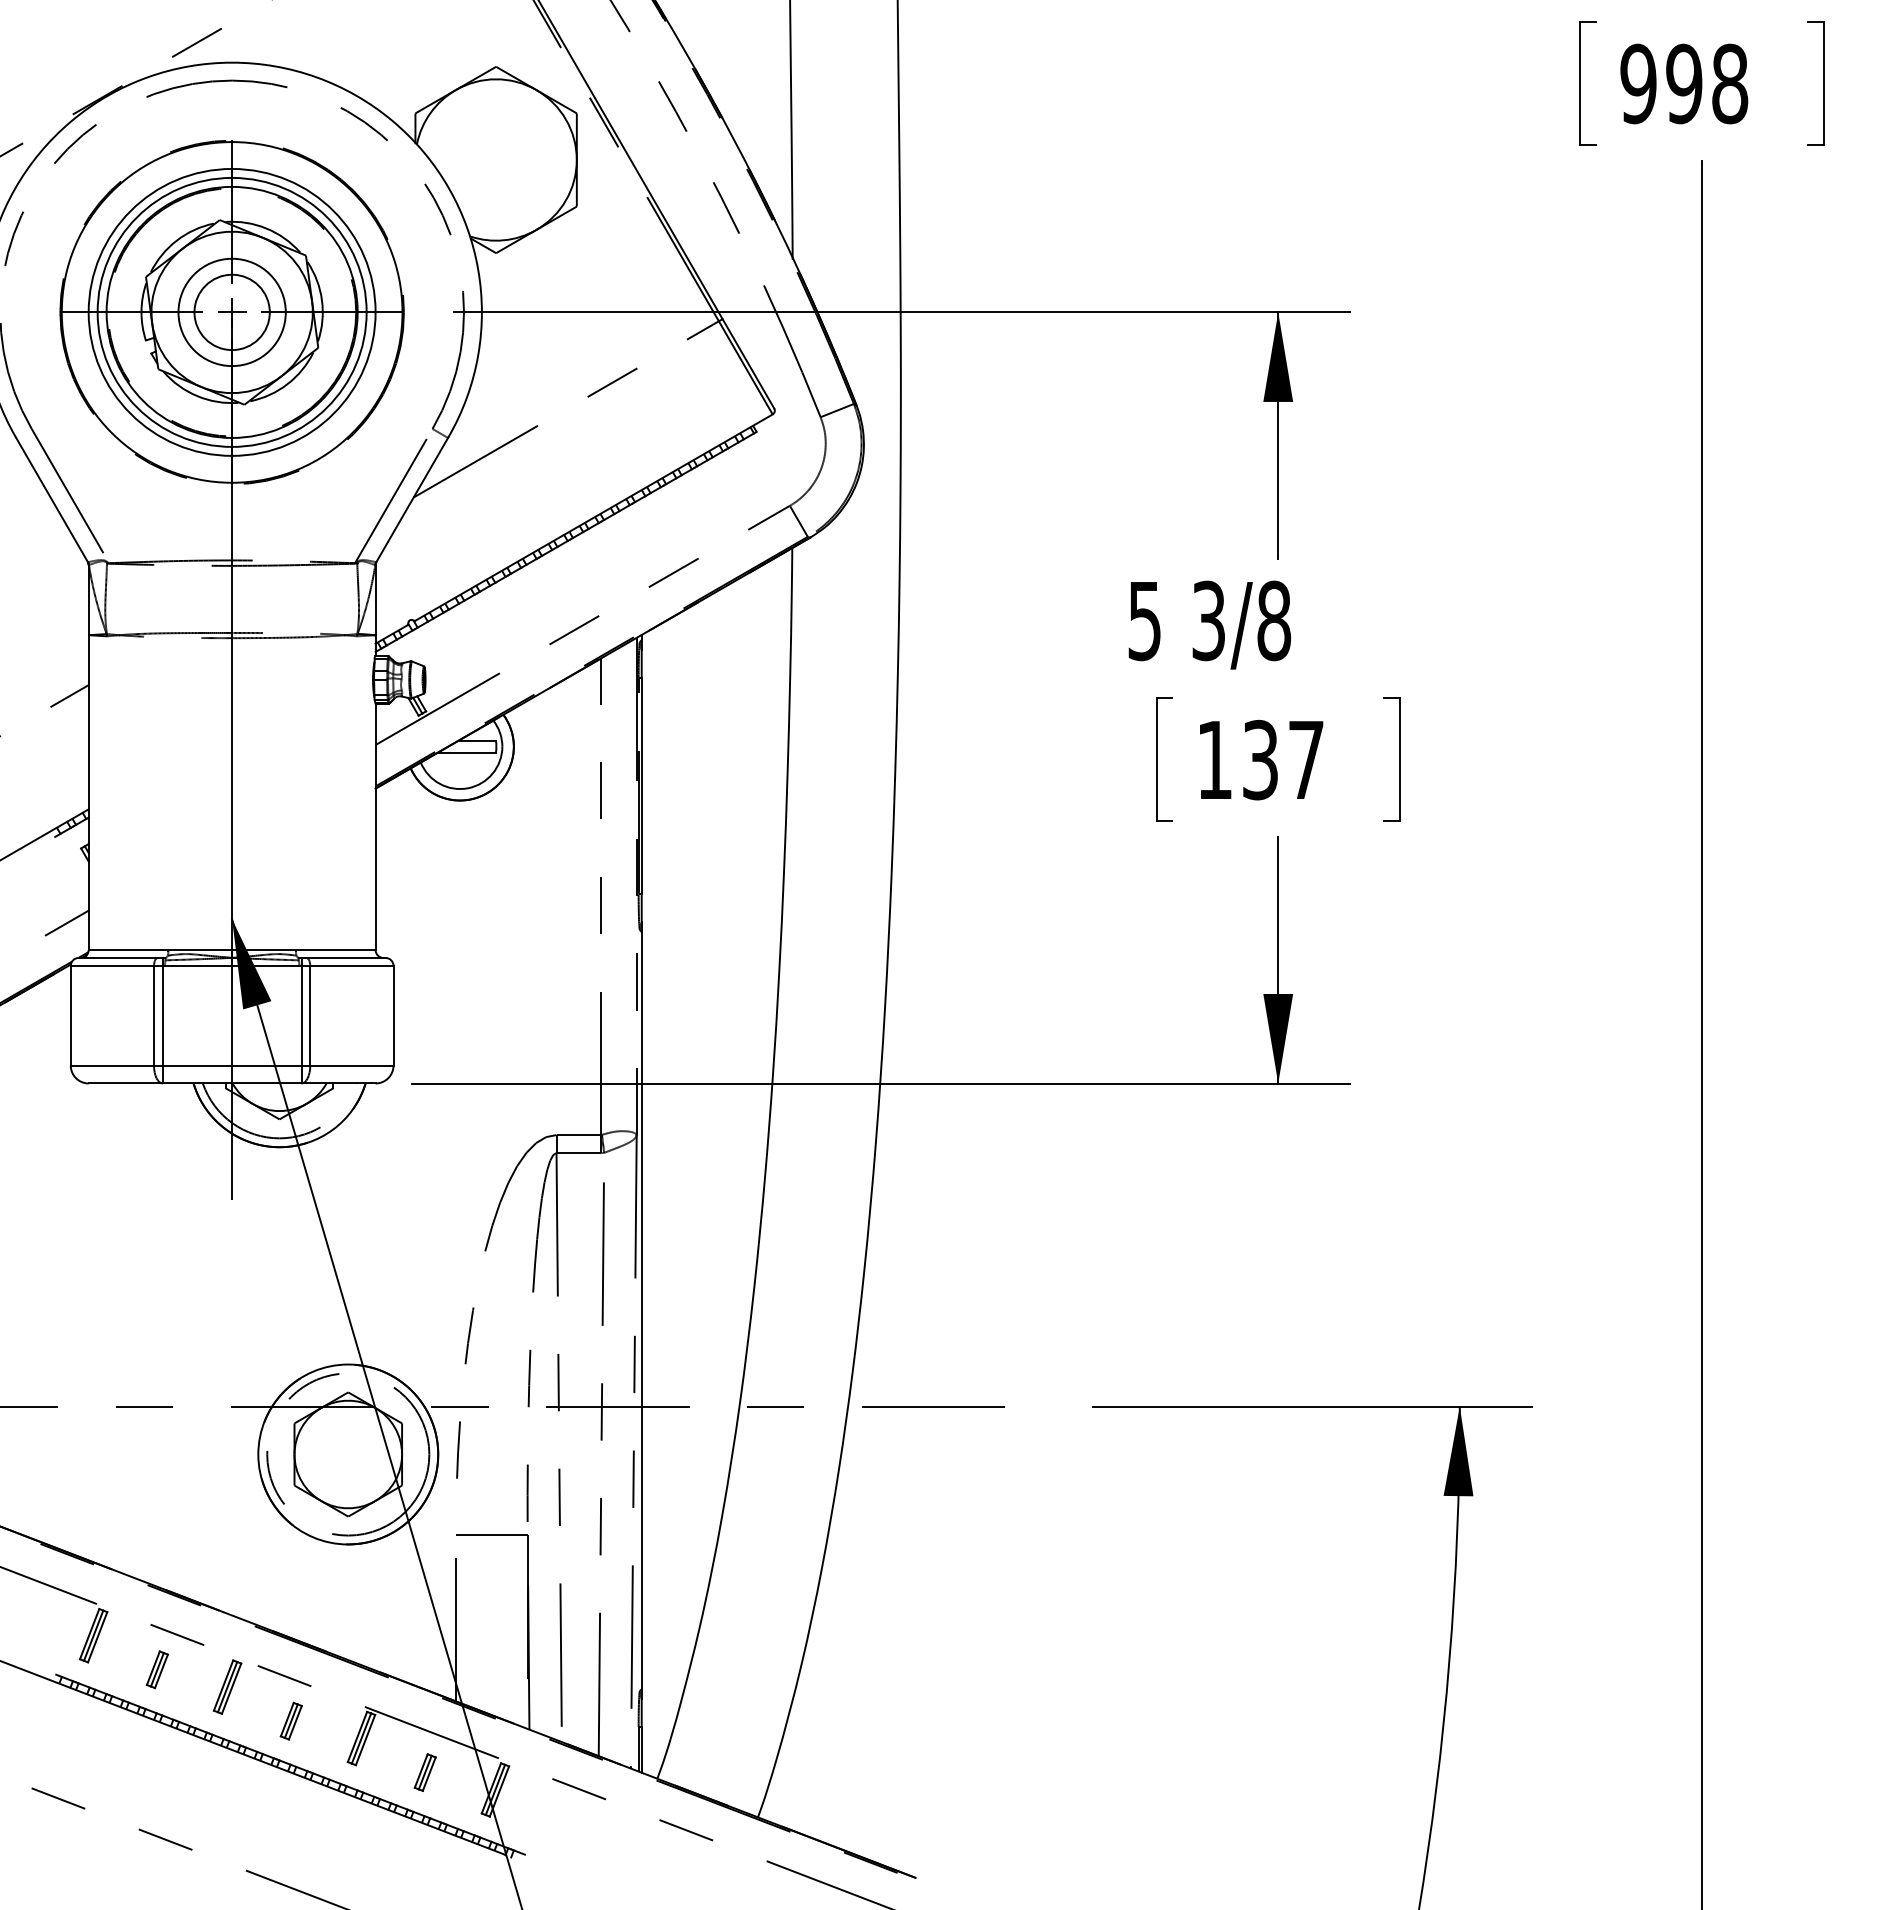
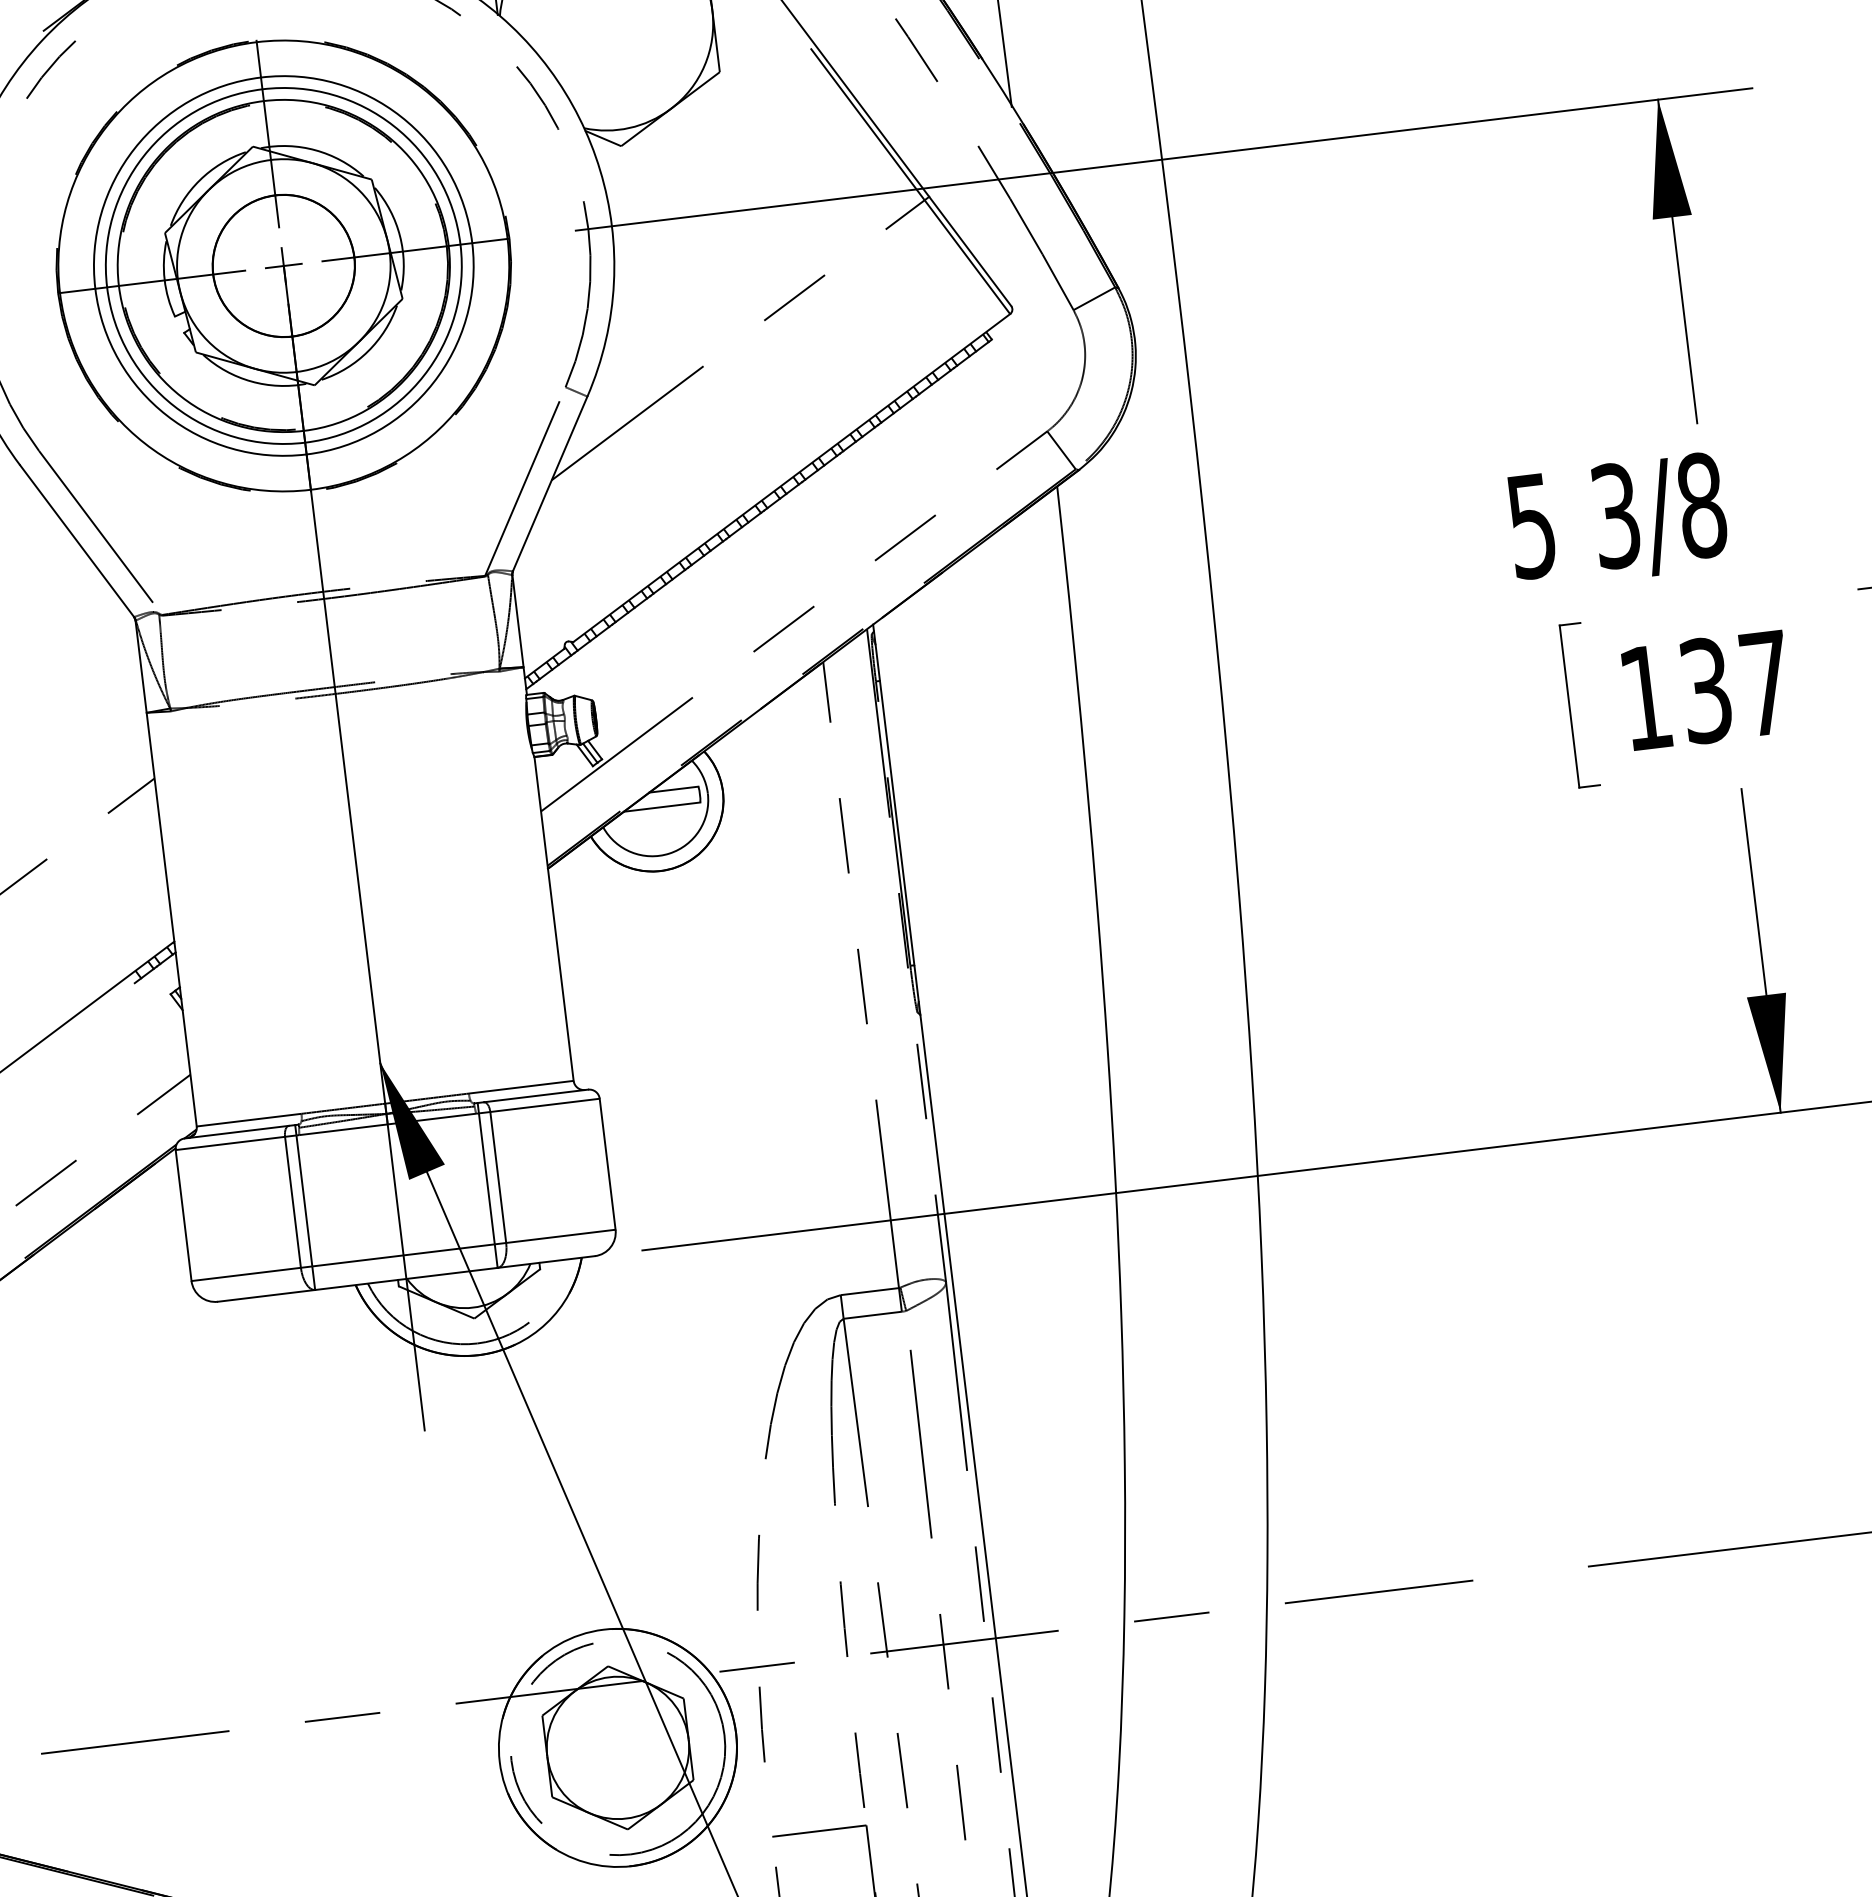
circle: (231, 312) -> (282, 266), size x1.43

